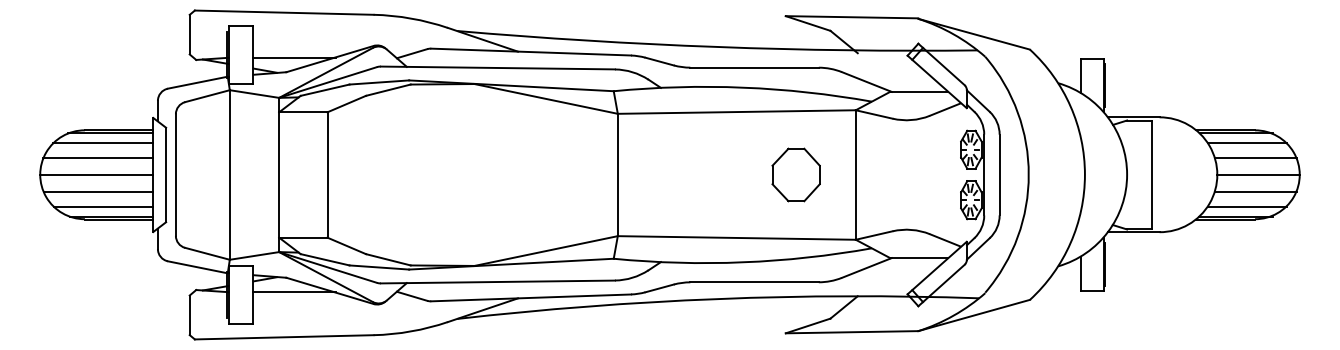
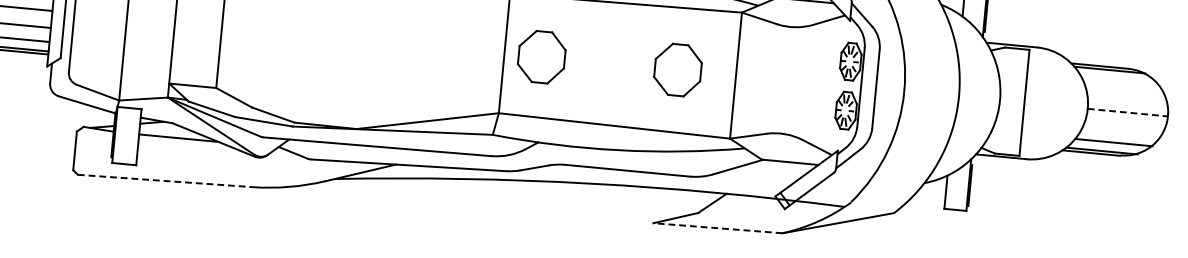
line: (1246, 143) -> (1119, 80), removed
line: (1255, 157) -> (1126, 95), removed
part: (655, 174) -> (541, 56), added
line: (1259, 174) -> (1128, 112), solid -> dashed
line: (1255, 192) -> (1123, 129), removed
line: (851, 332) -> (717, 228), solid -> dashed
line: (284, 337) -> (165, 181), solid -> dashed

